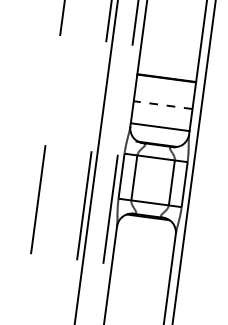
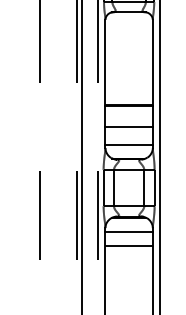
line: (163, 105) -> (129, 127), dashed -> solid
line: (145, 234) -> (128, 231), added
line: (142, 251) -> (128, 245), added

